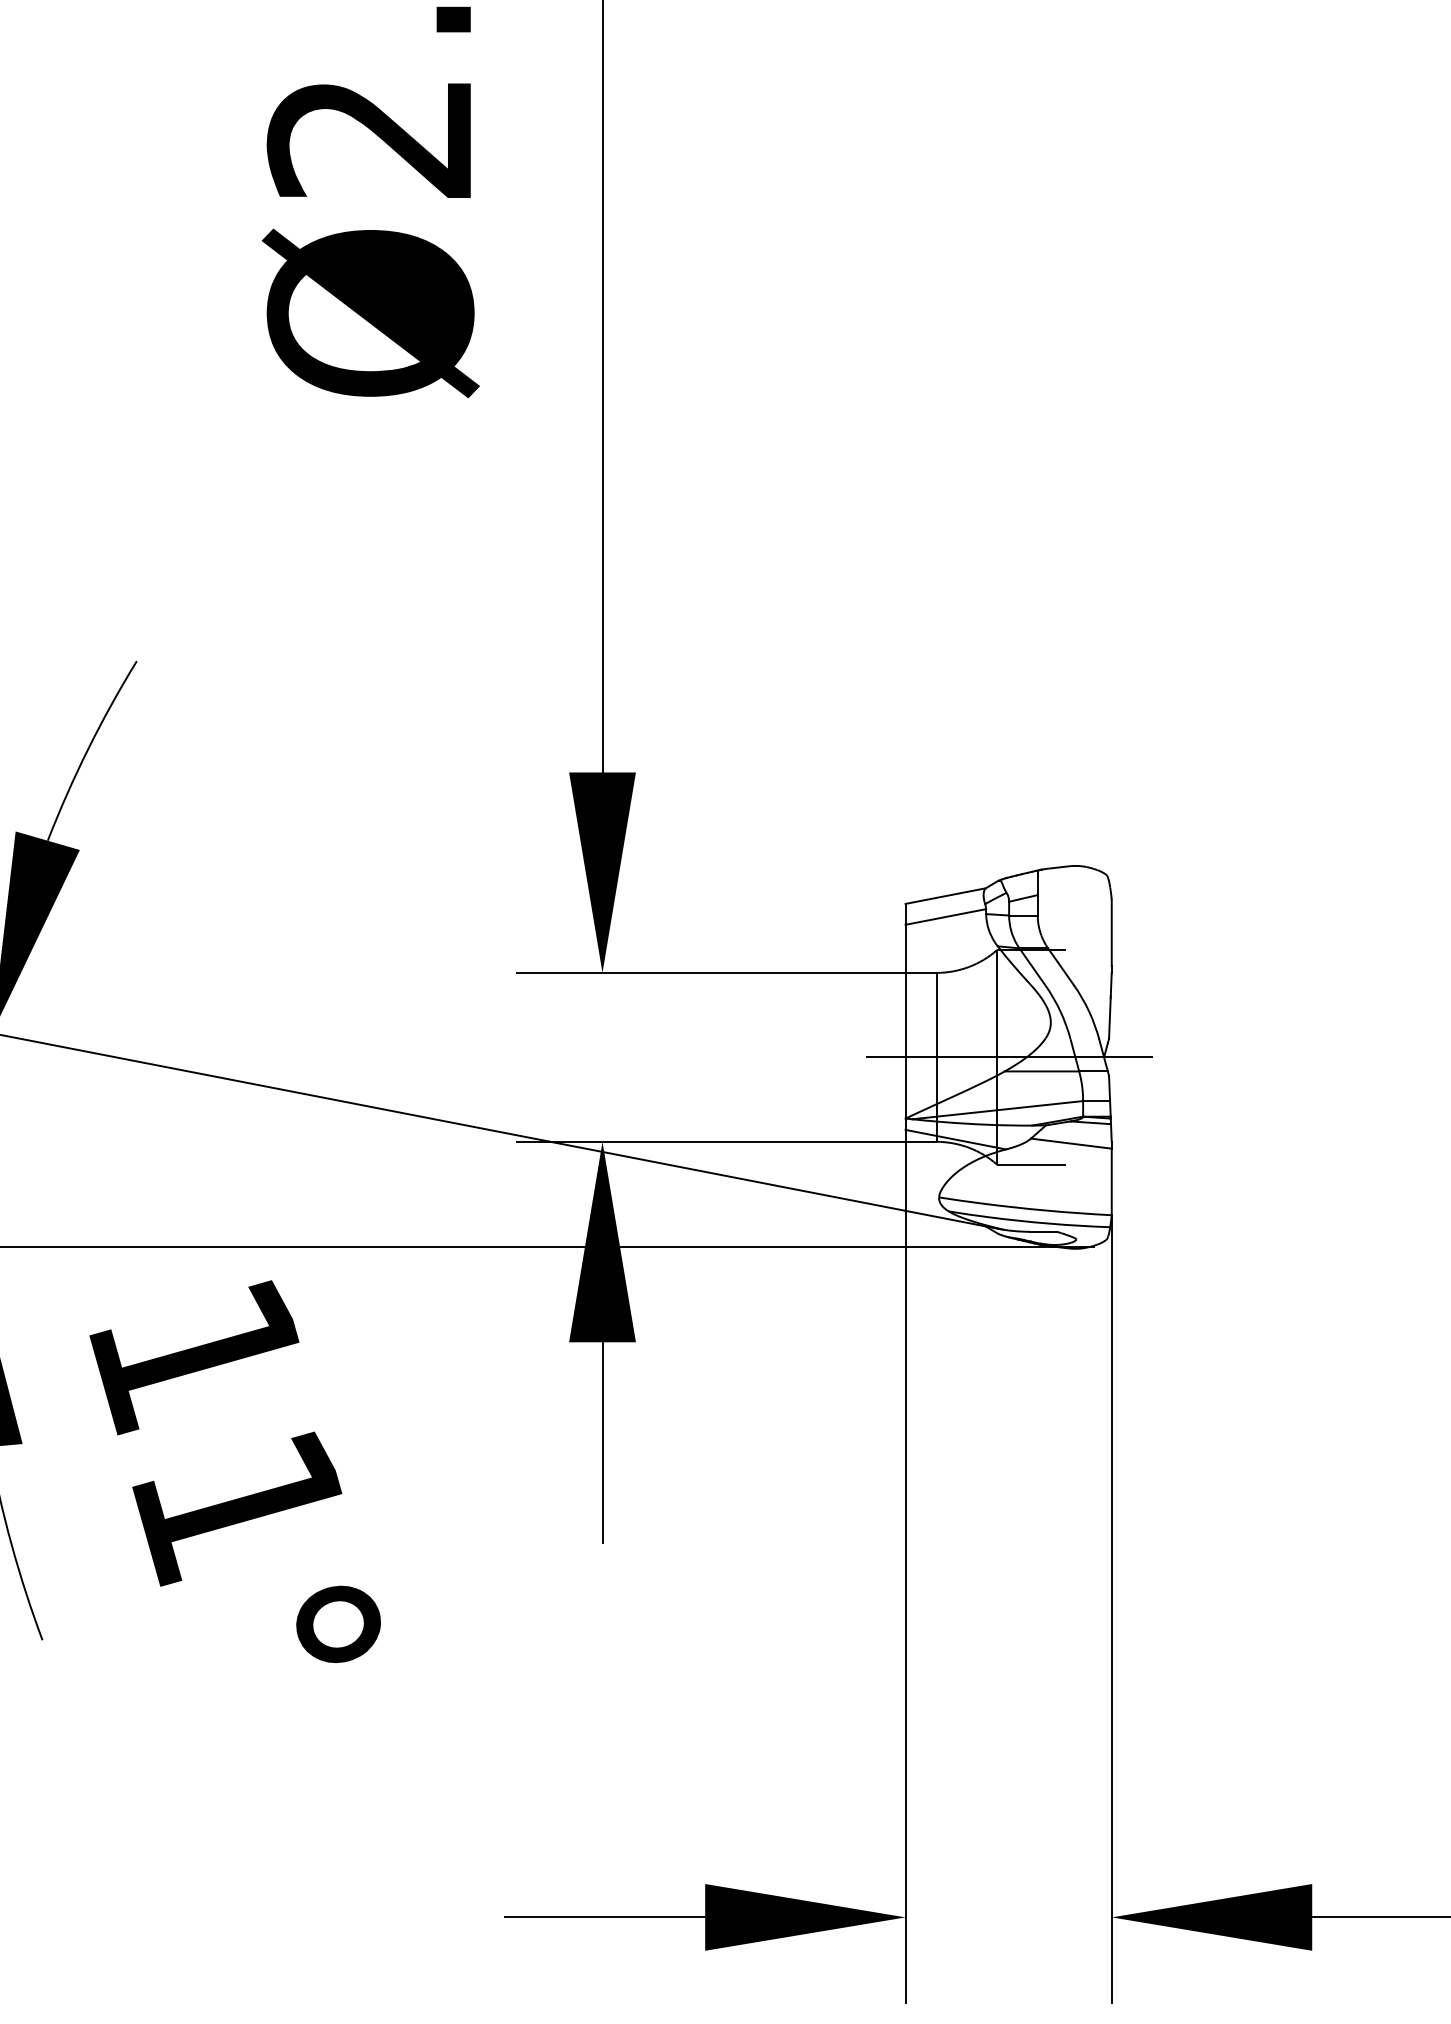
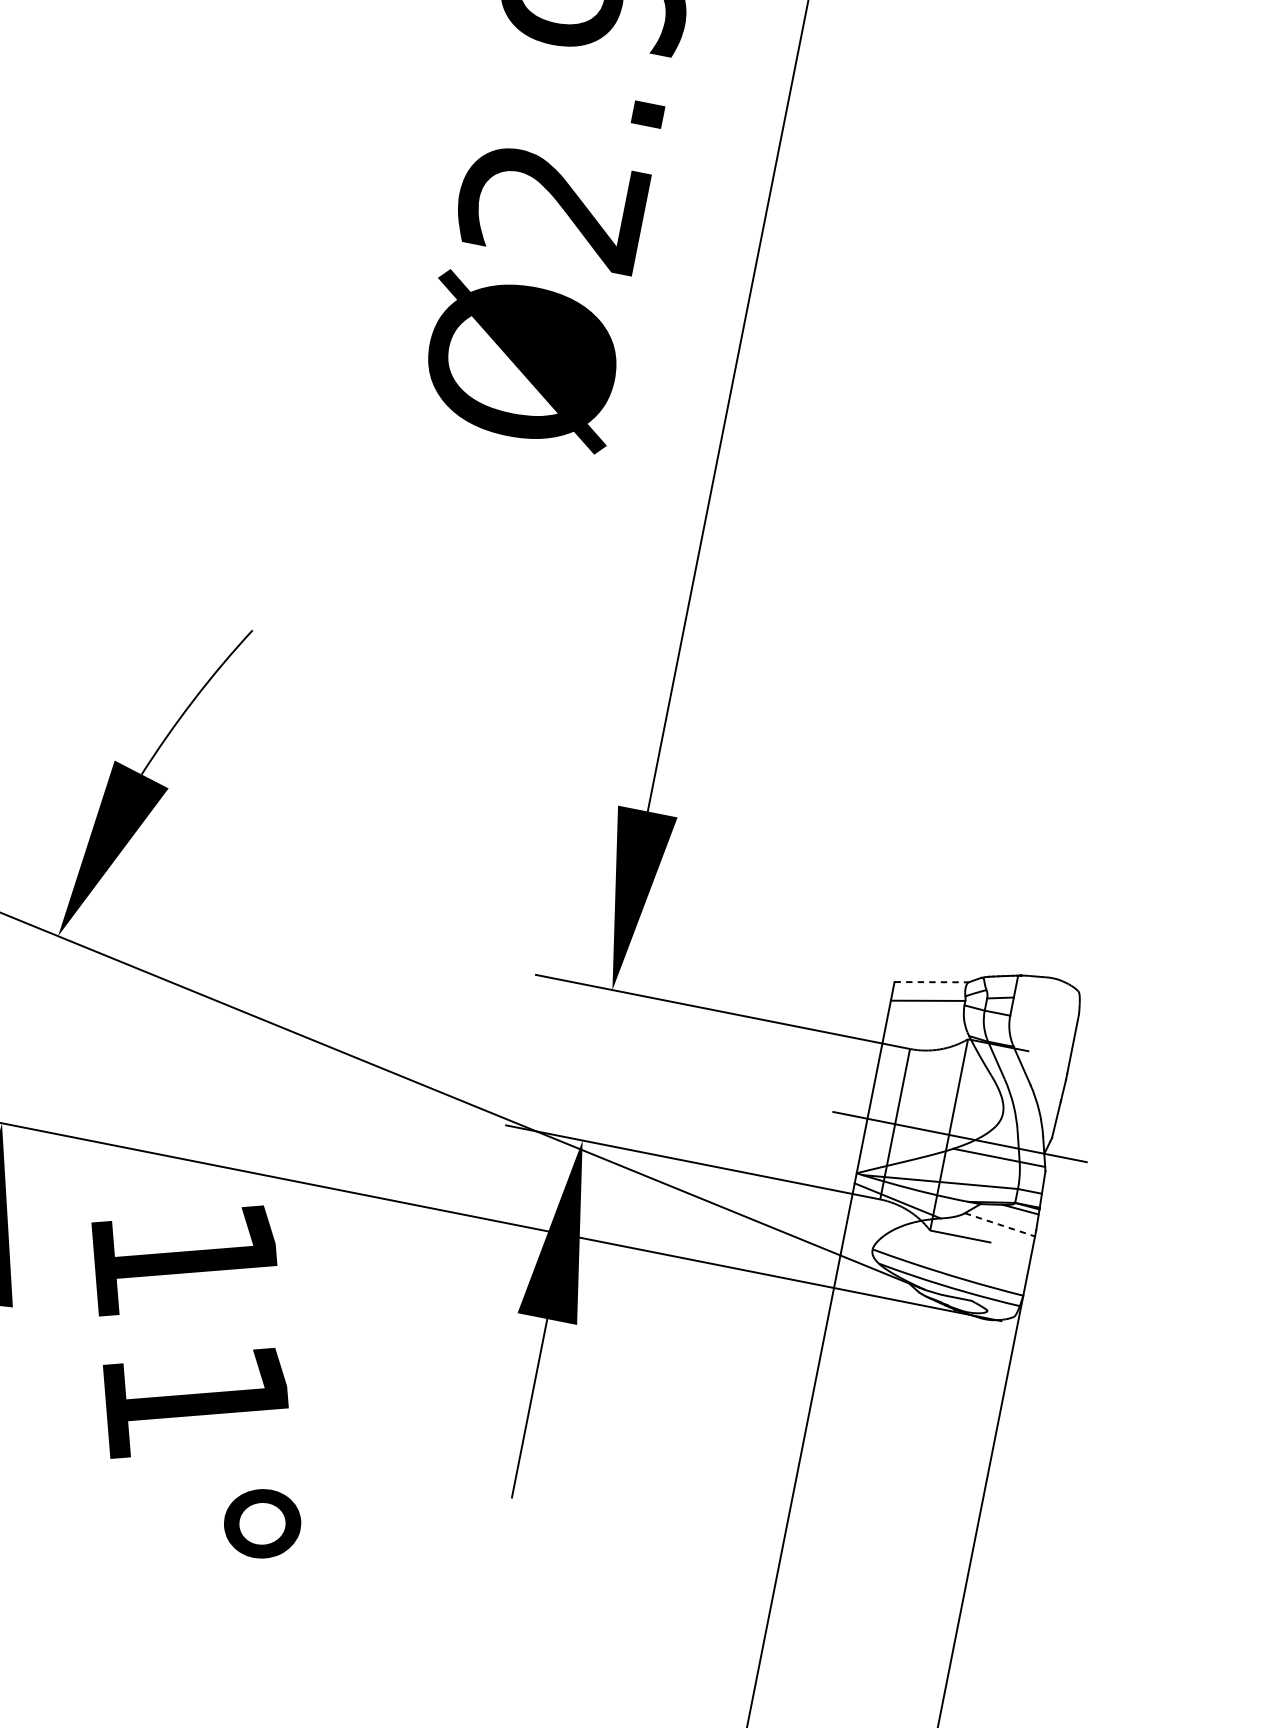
line: (945, 896) -> (931, 982), solid -> dashed
line: (1071, 1143) -> (1000, 1224), solid -> dashed

